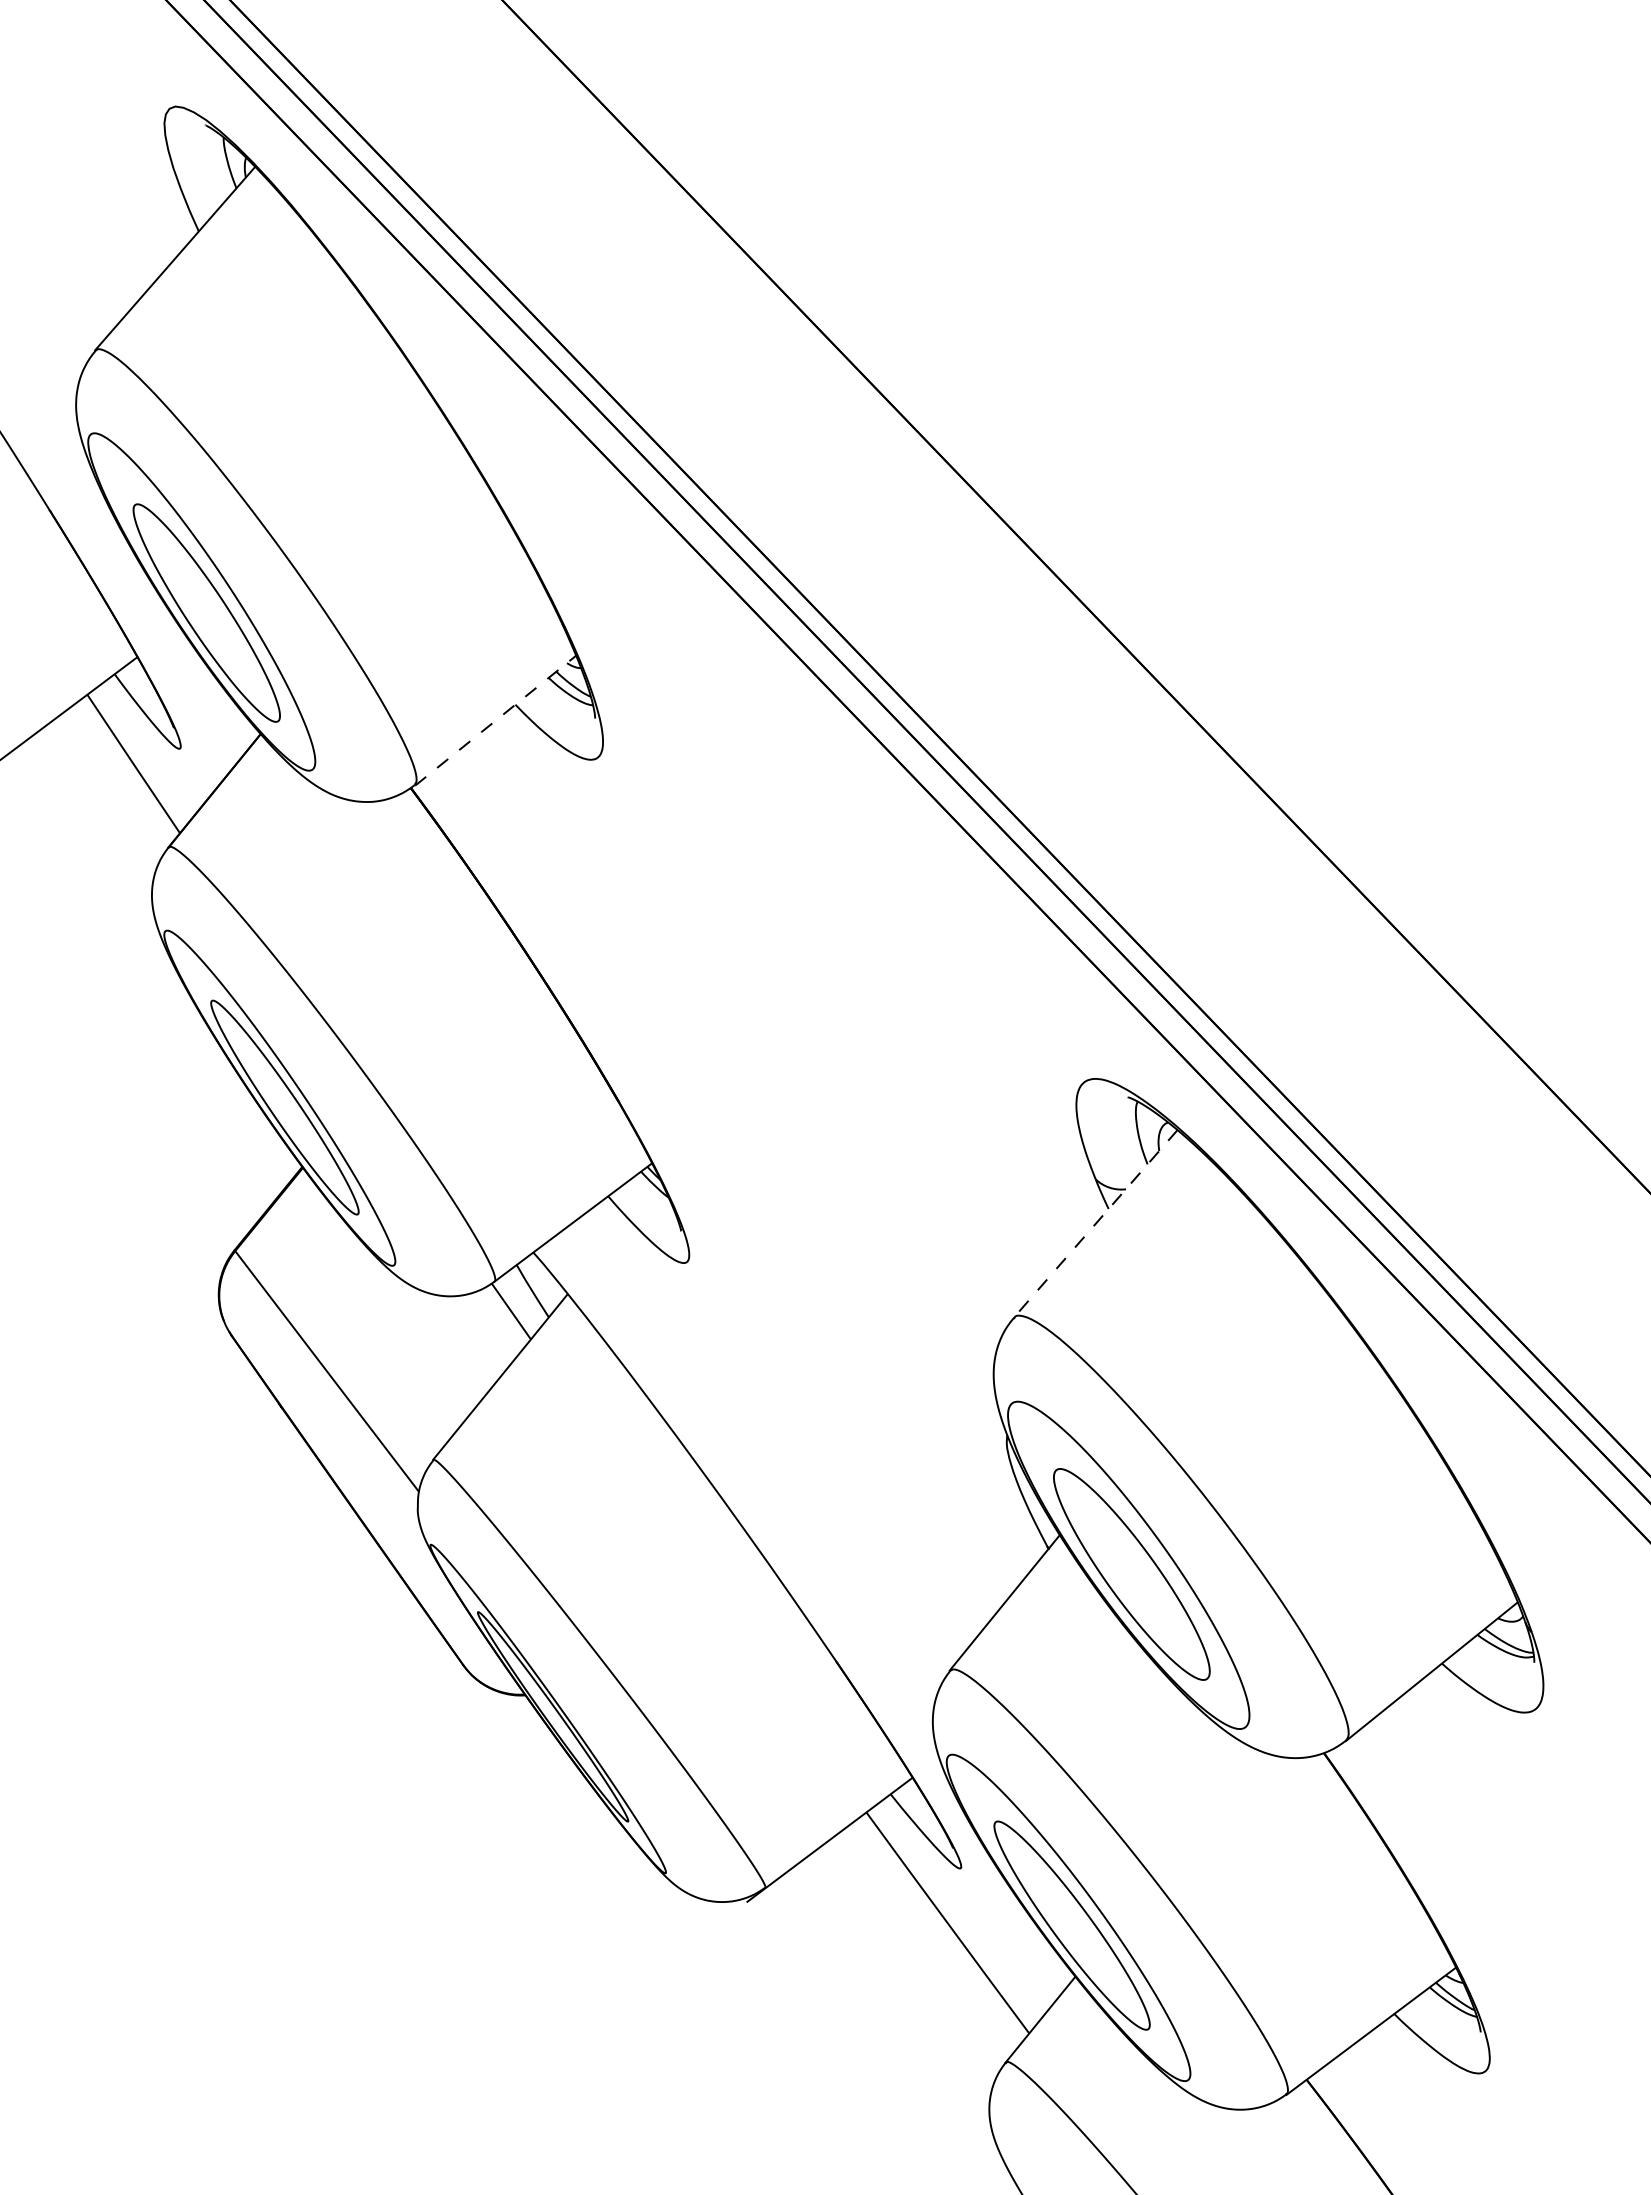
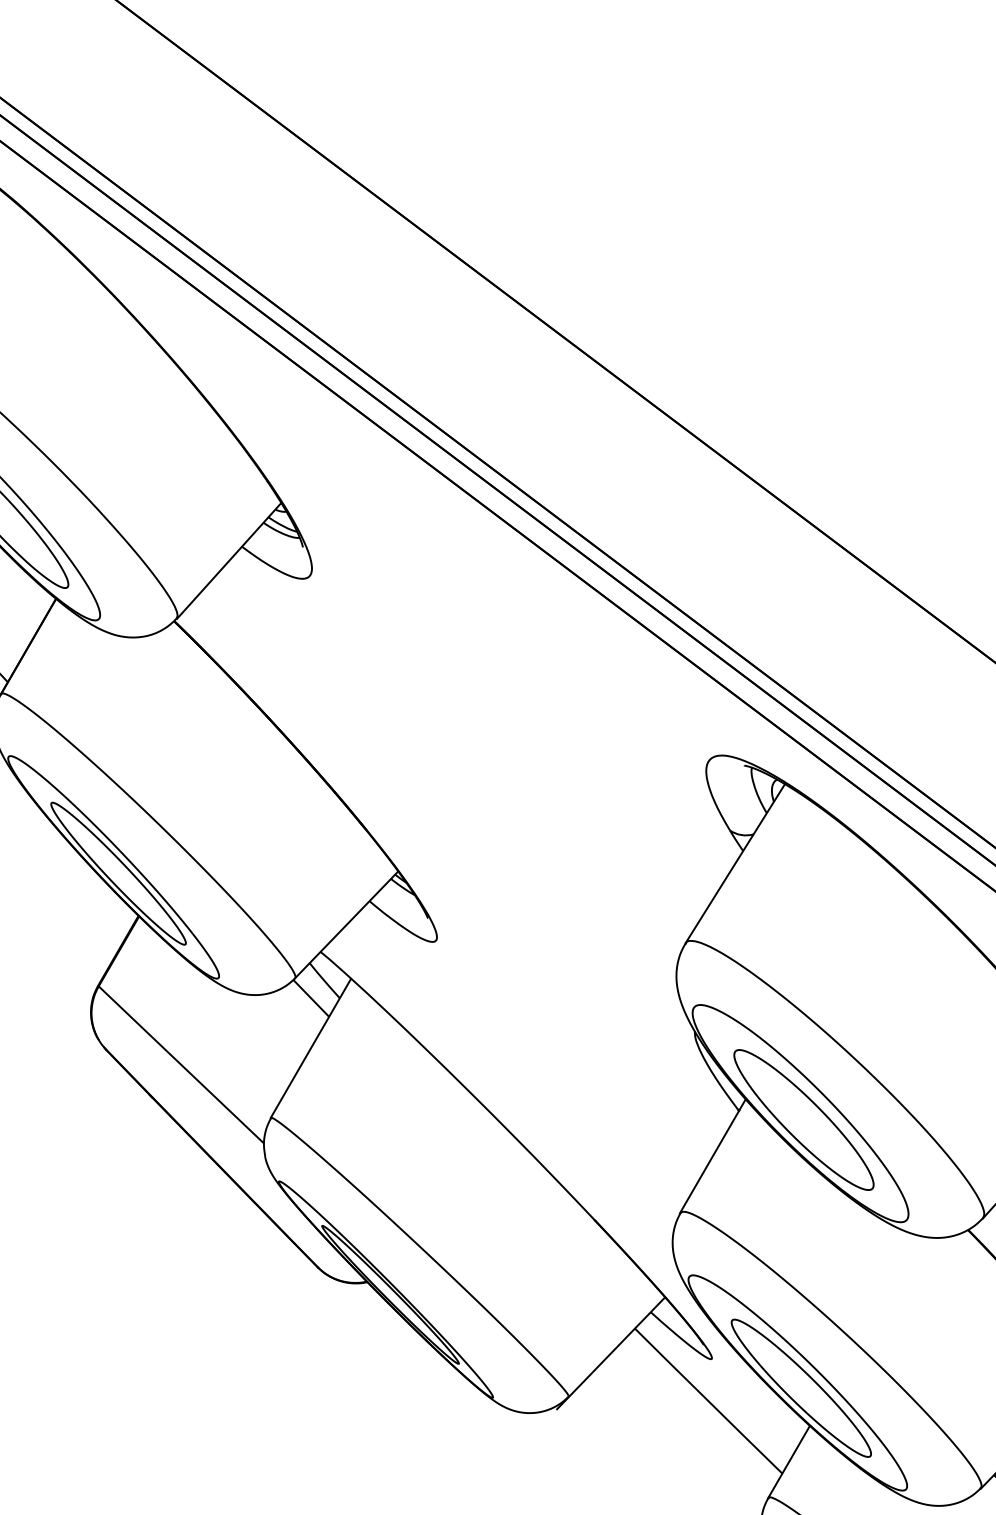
line: (496, 720) -> (229, 560), dashed -> solid
line: (1095, 1224) -> (735, 864), dashed -> solid

